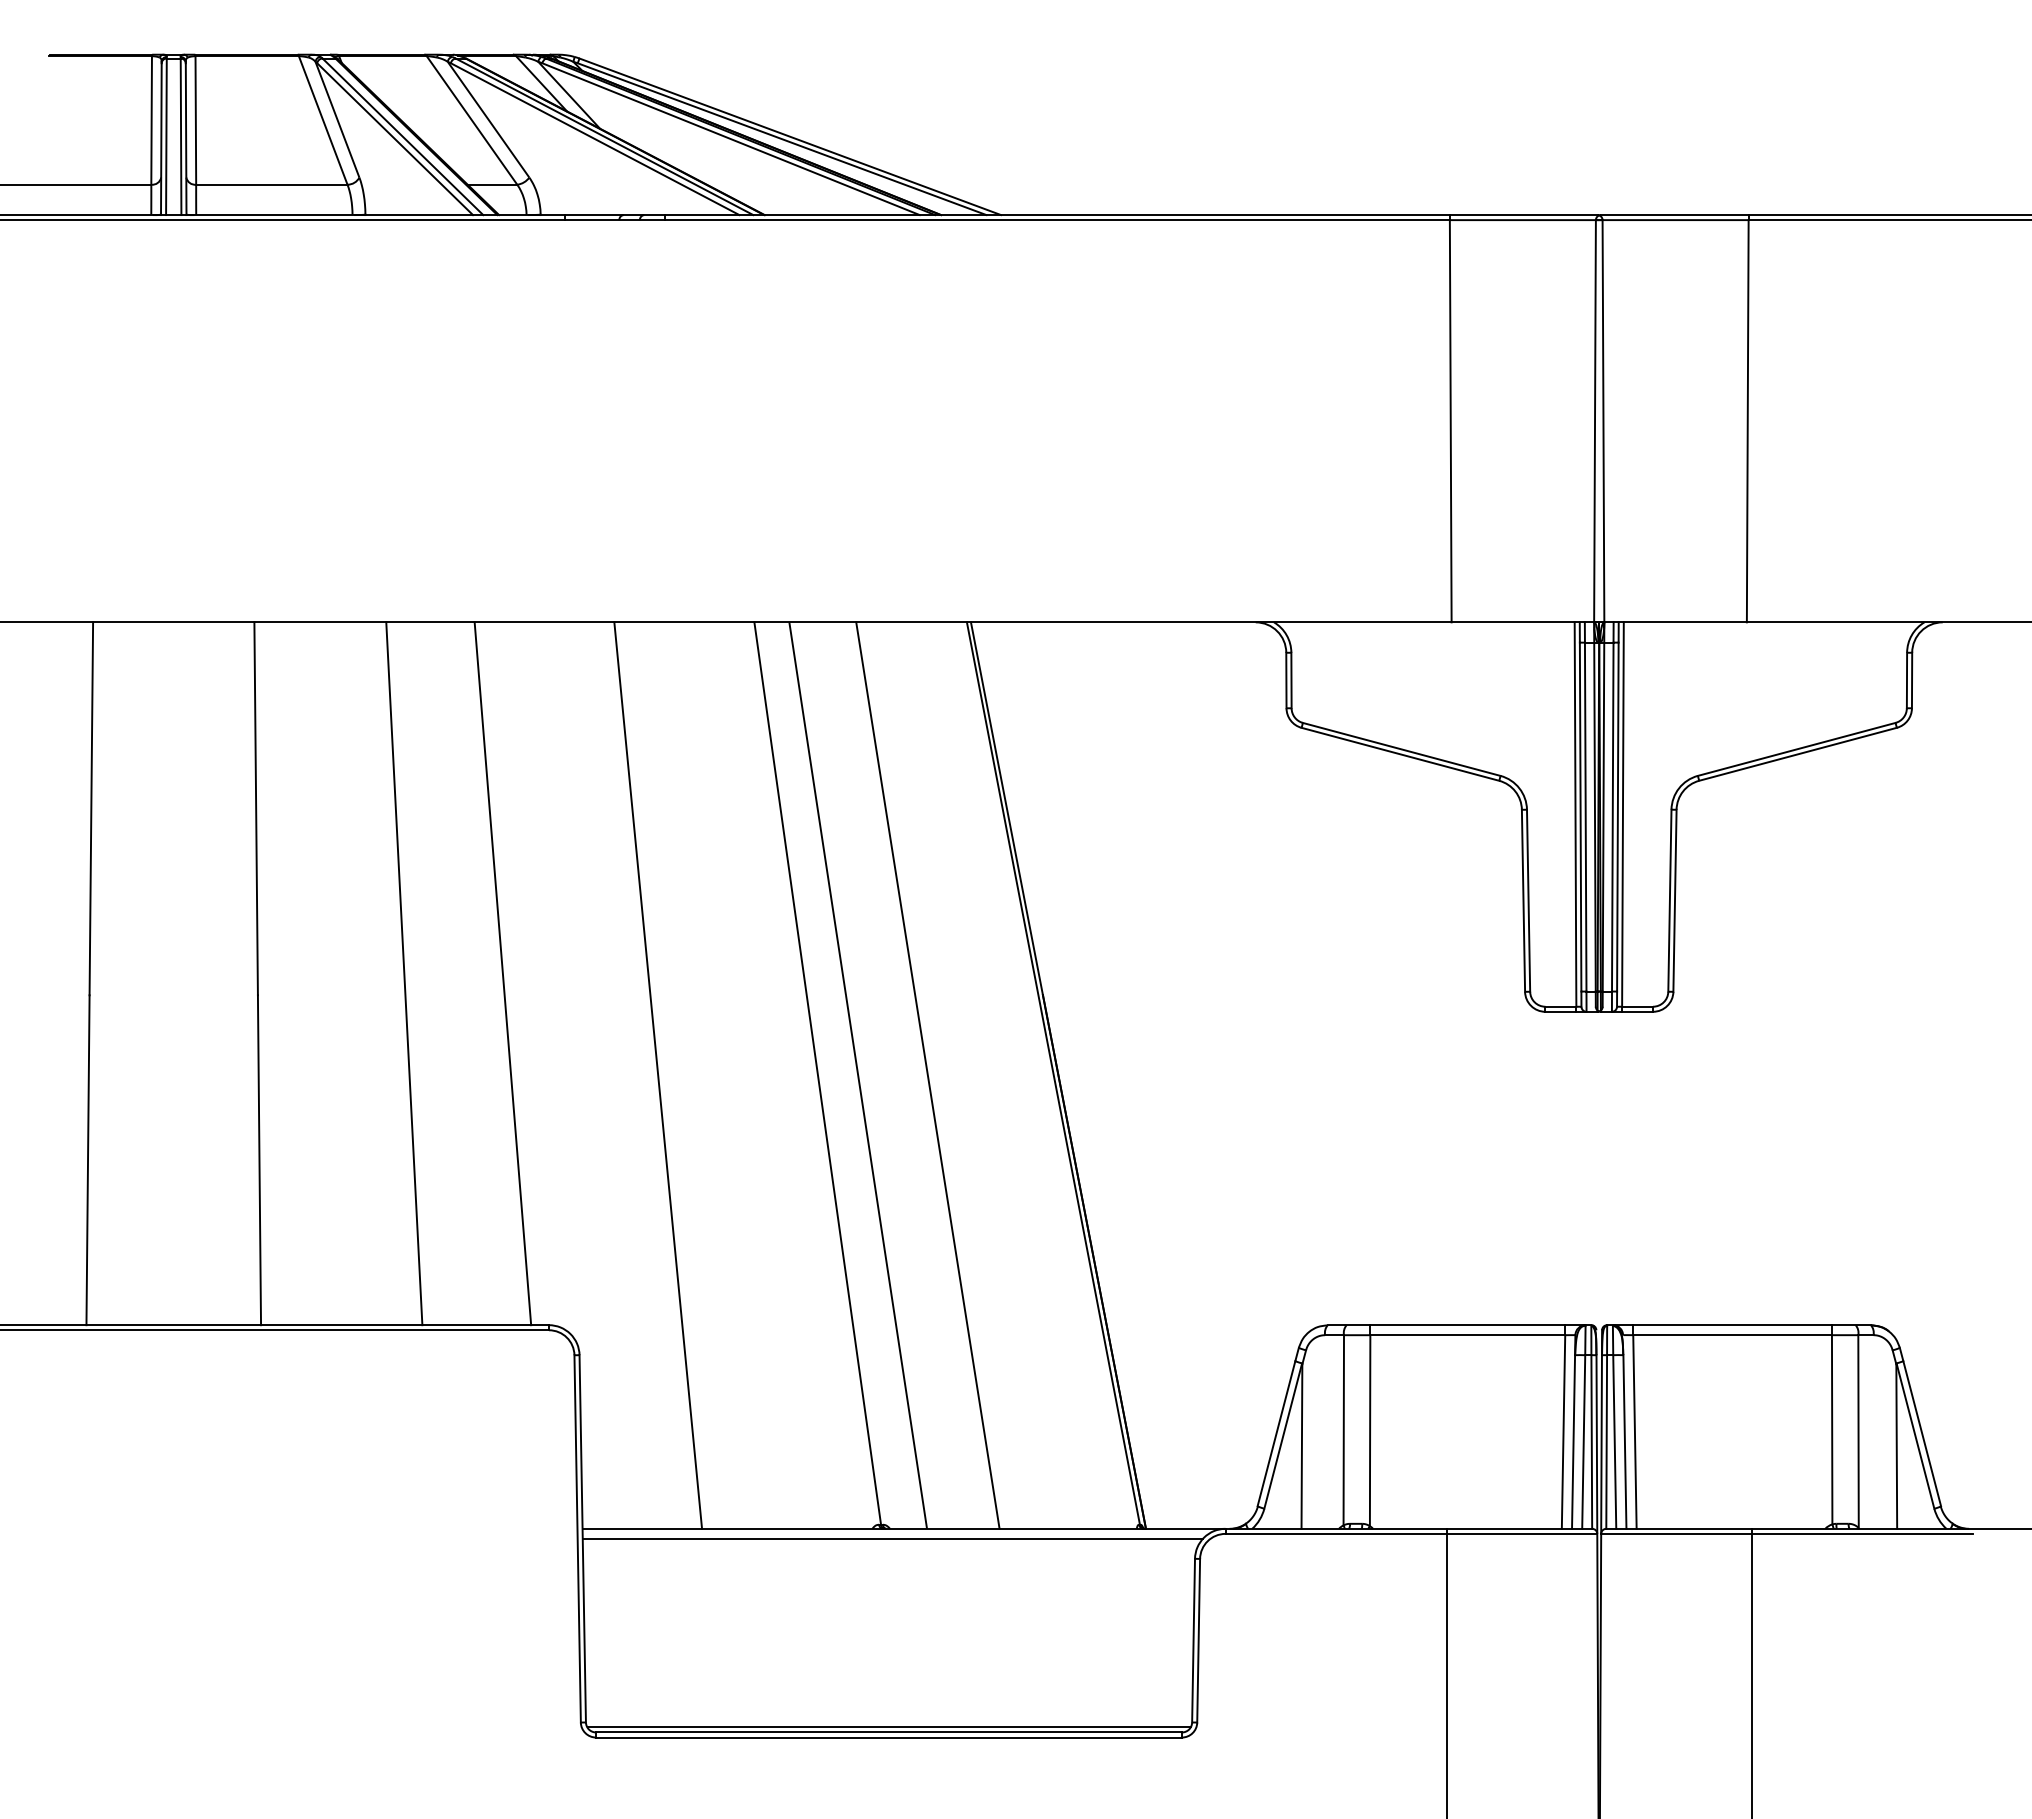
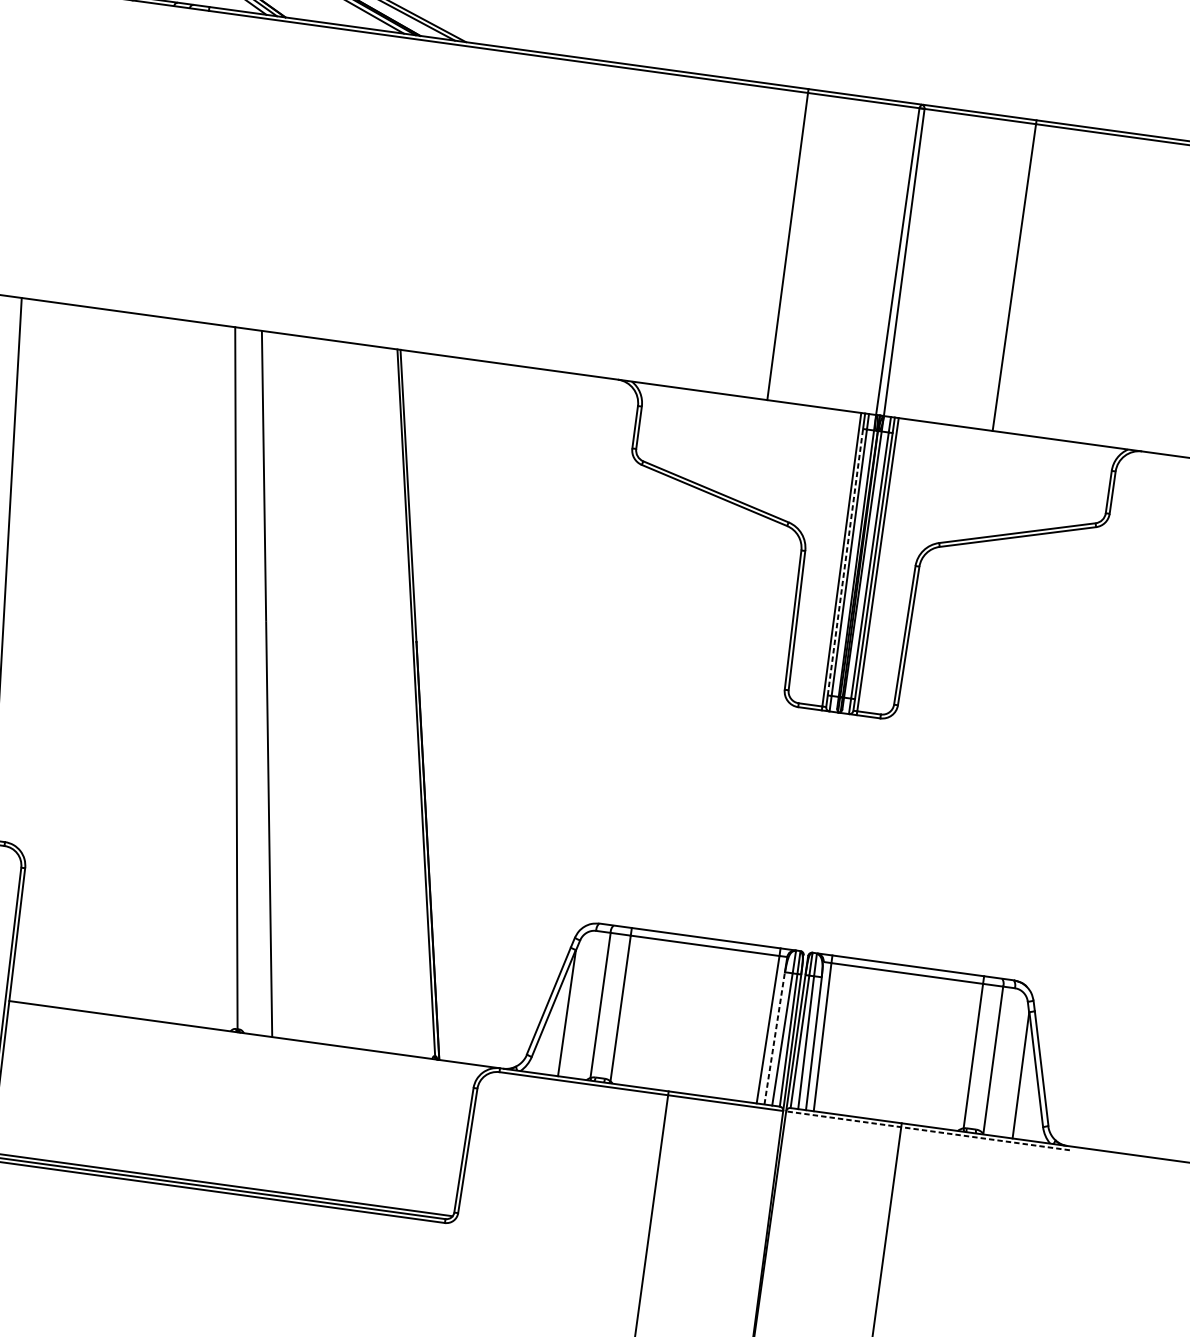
line: (1580, 816) -> (845, 561), solid -> dashed
line: (658, 1075) -> (114, 663), removed
line: (927, 1075) -> (319, 691), removed
line: (1573, 1442) -> (774, 1038), solid -> dashed
line: (1787, 1533) -> (928, 1130), solid -> dashed
line: (892, 1538) -> (244, 1040), removed

